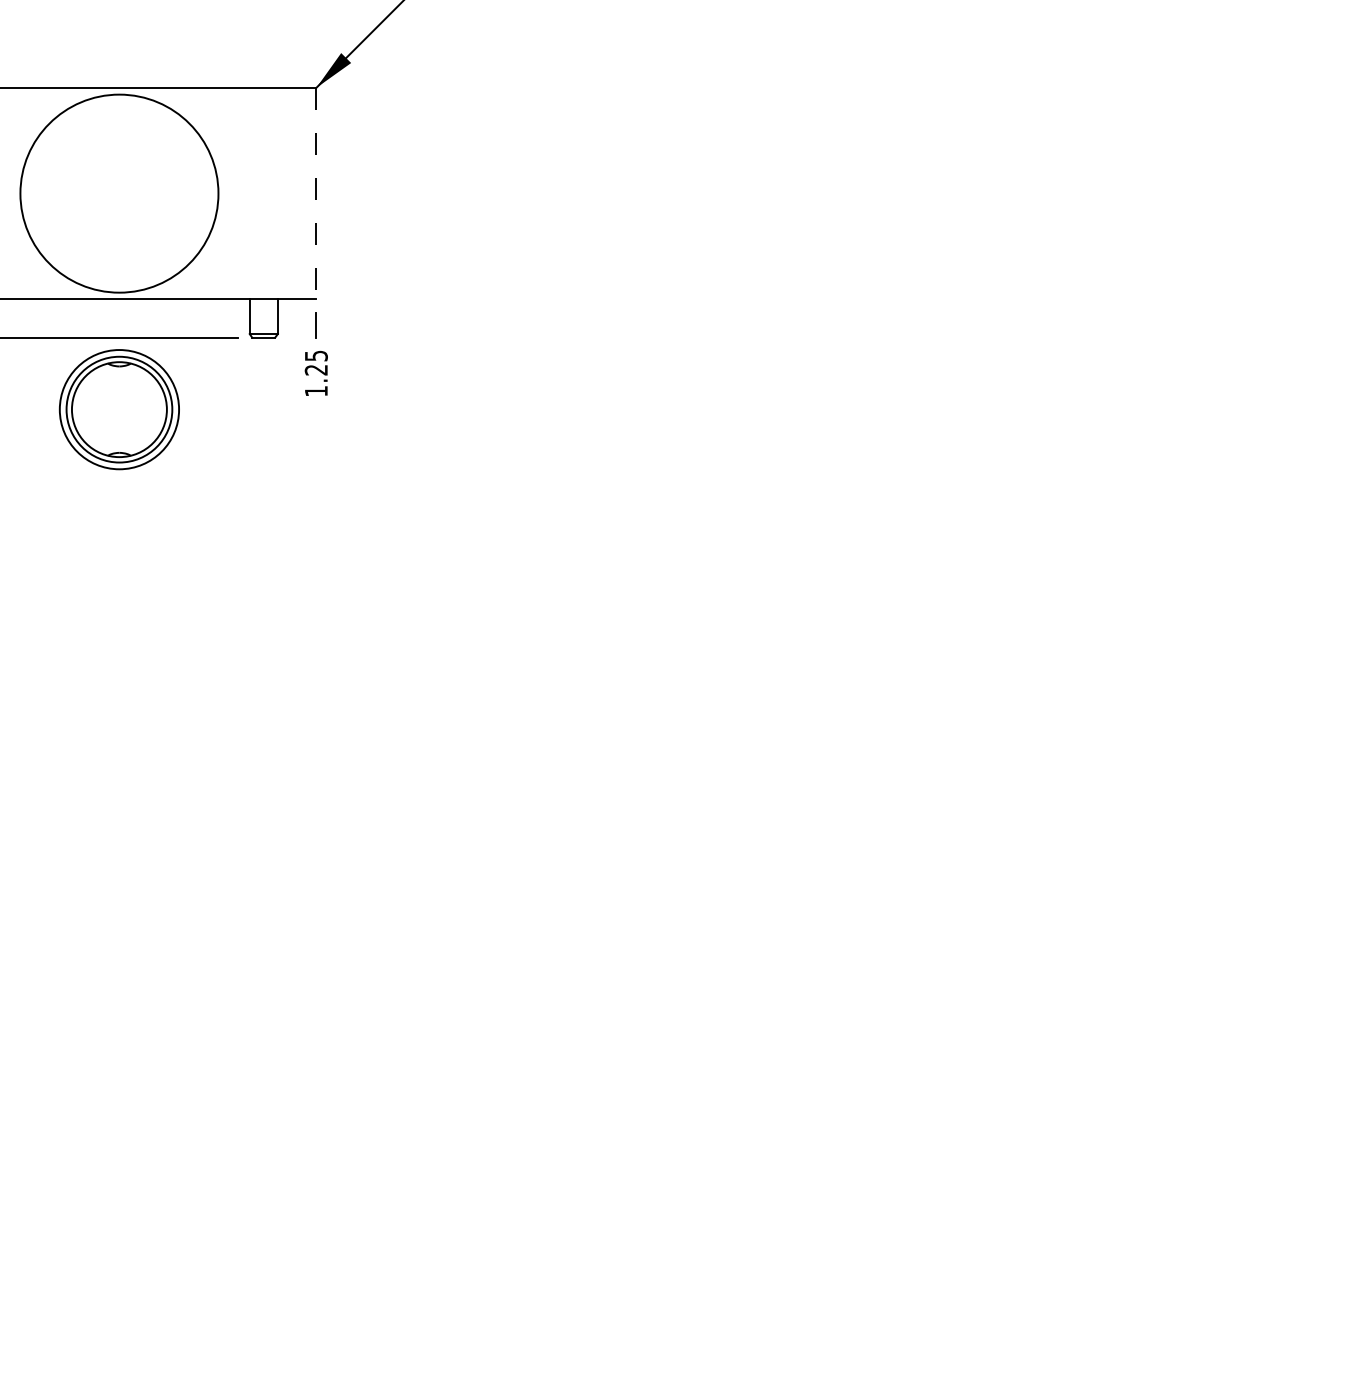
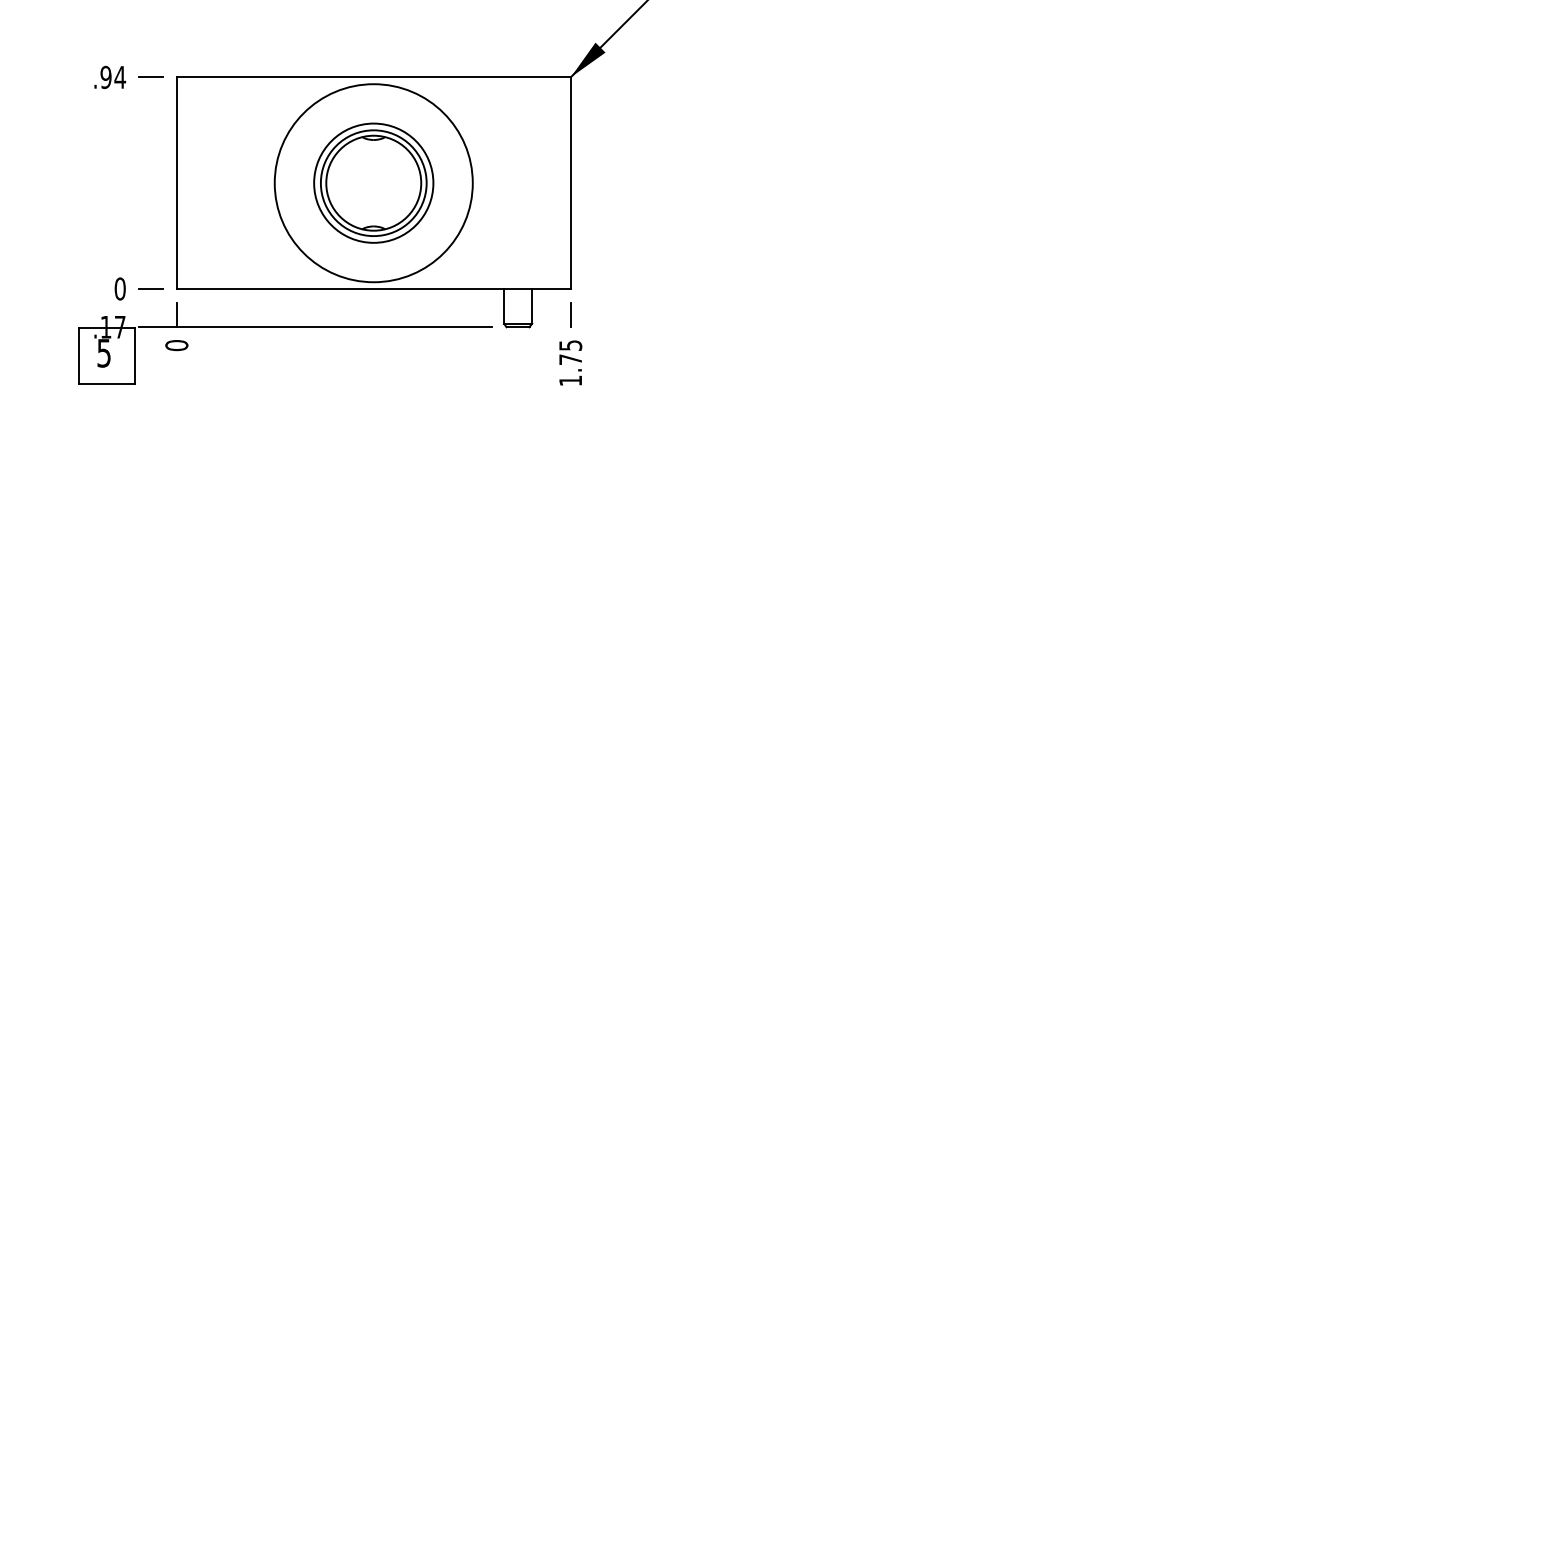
line: (316, 193) -> (570, 183), dashed -> solid
text: (316, 369) -> (570, 359), 1.25 -> 1.75
part: (119, 408) -> (373, 182), moved

